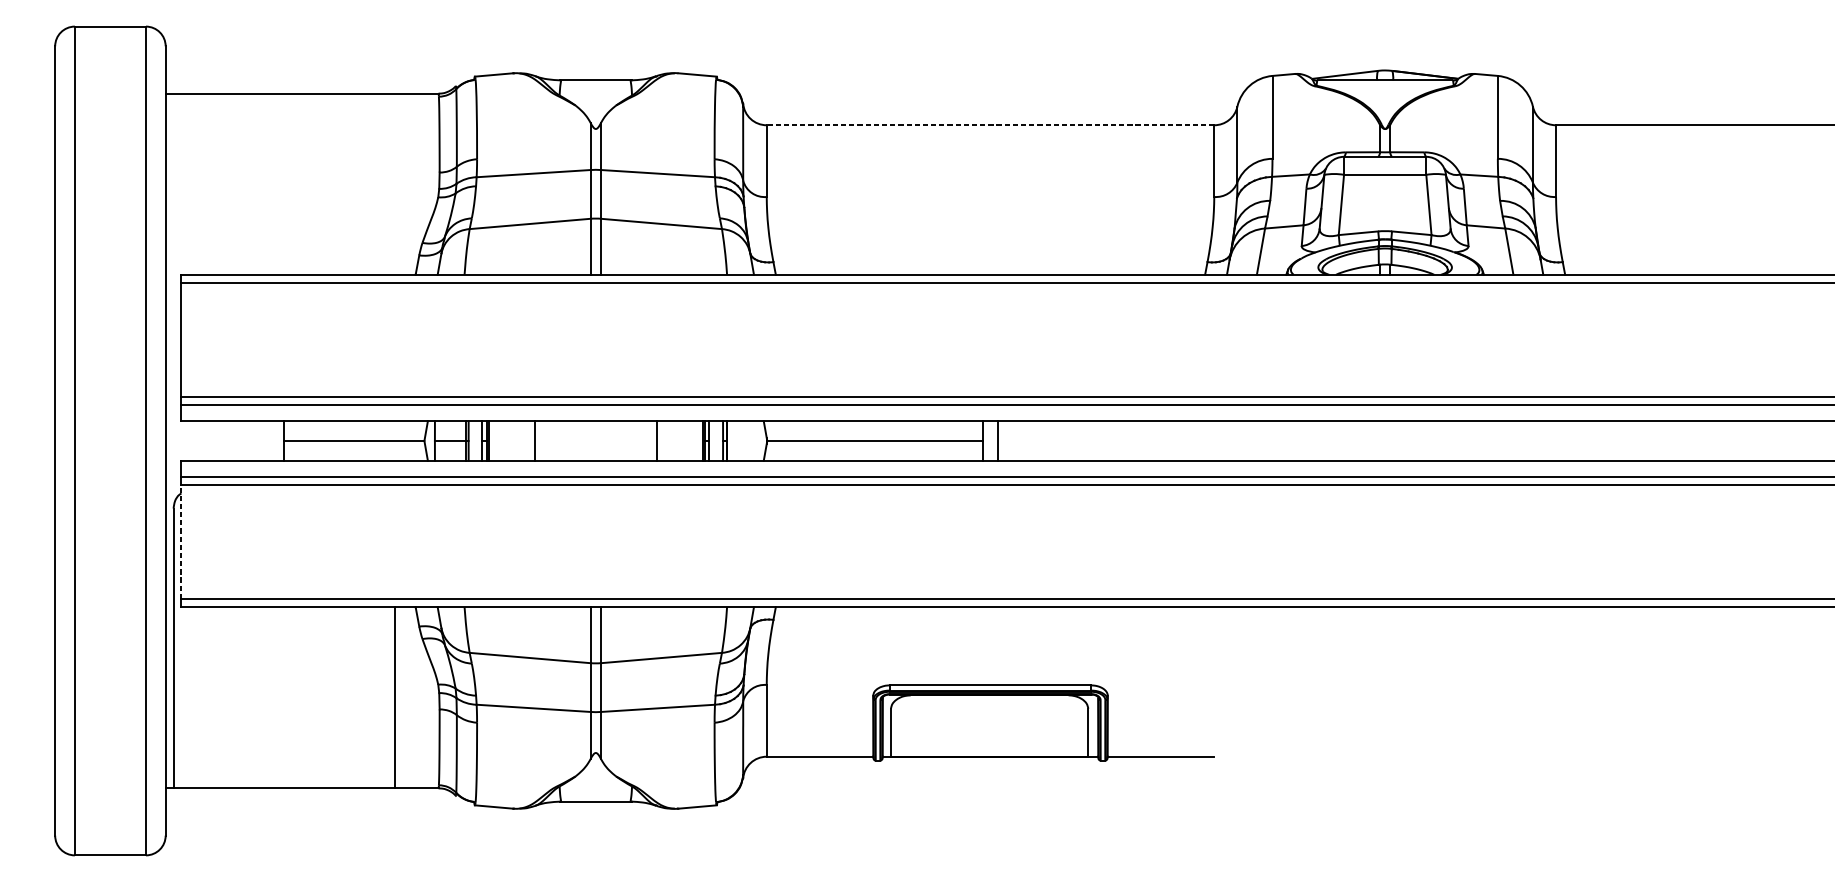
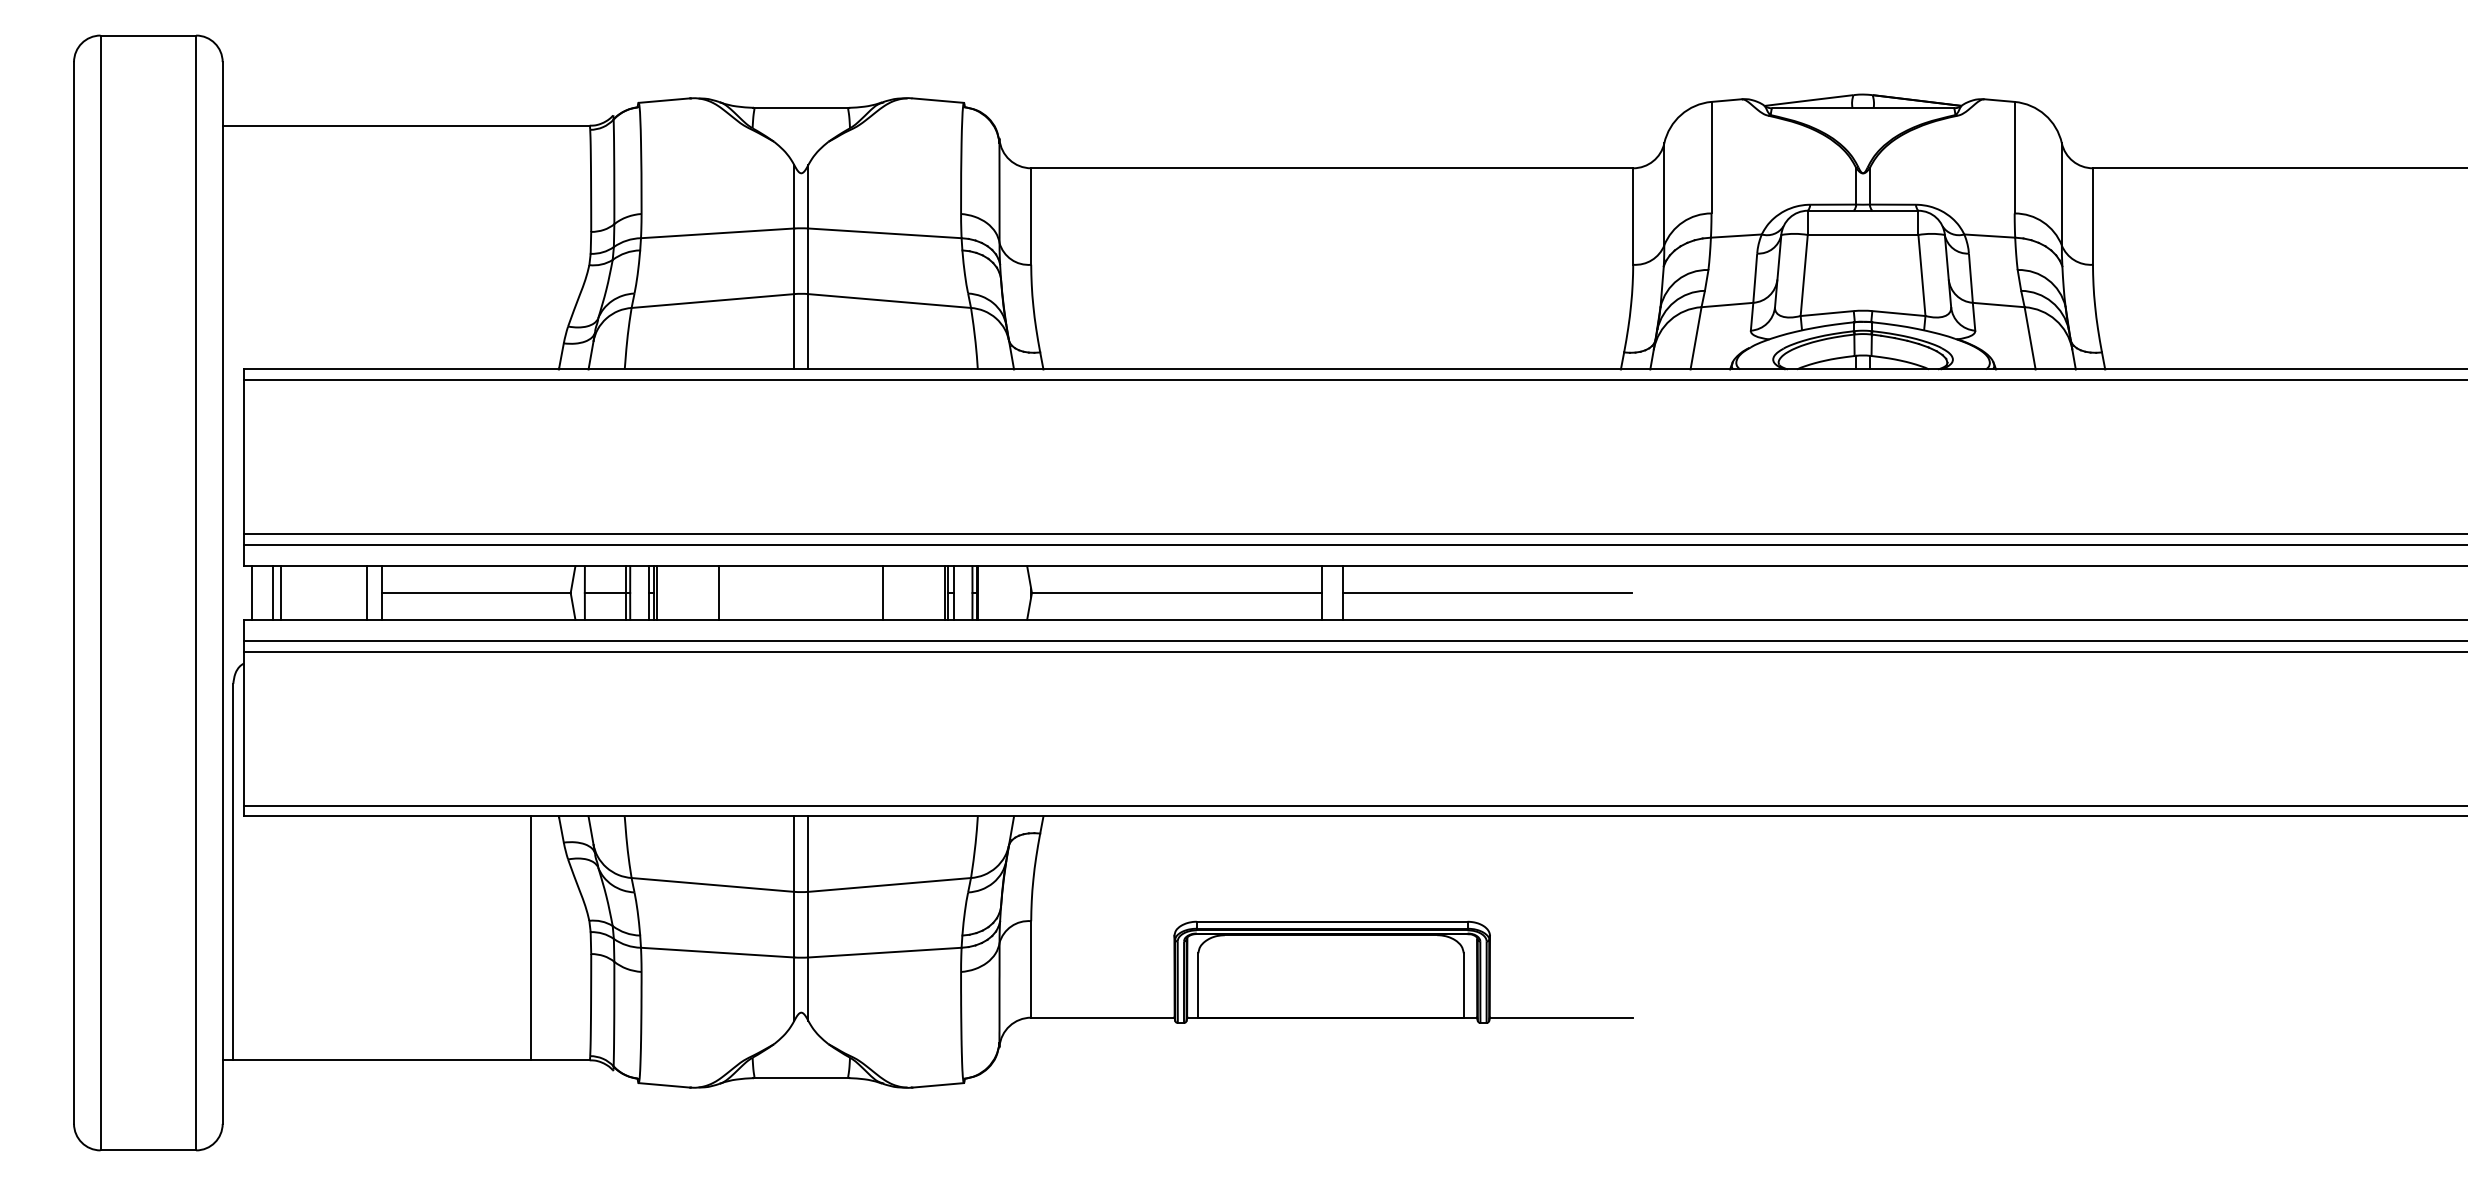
line: (989, 125) -> (1331, 168), dashed -> solid
line: (187, 440) -> (251, 592), added
line: (203, 440) -> (273, 592), added
line: (208, 440) -> (280, 592), added
line: (273, 440) -> (367, 592), added
line: (1105, 441) -> (1487, 593), added
line: (181, 541) -> (243, 728), dashed -> solid

